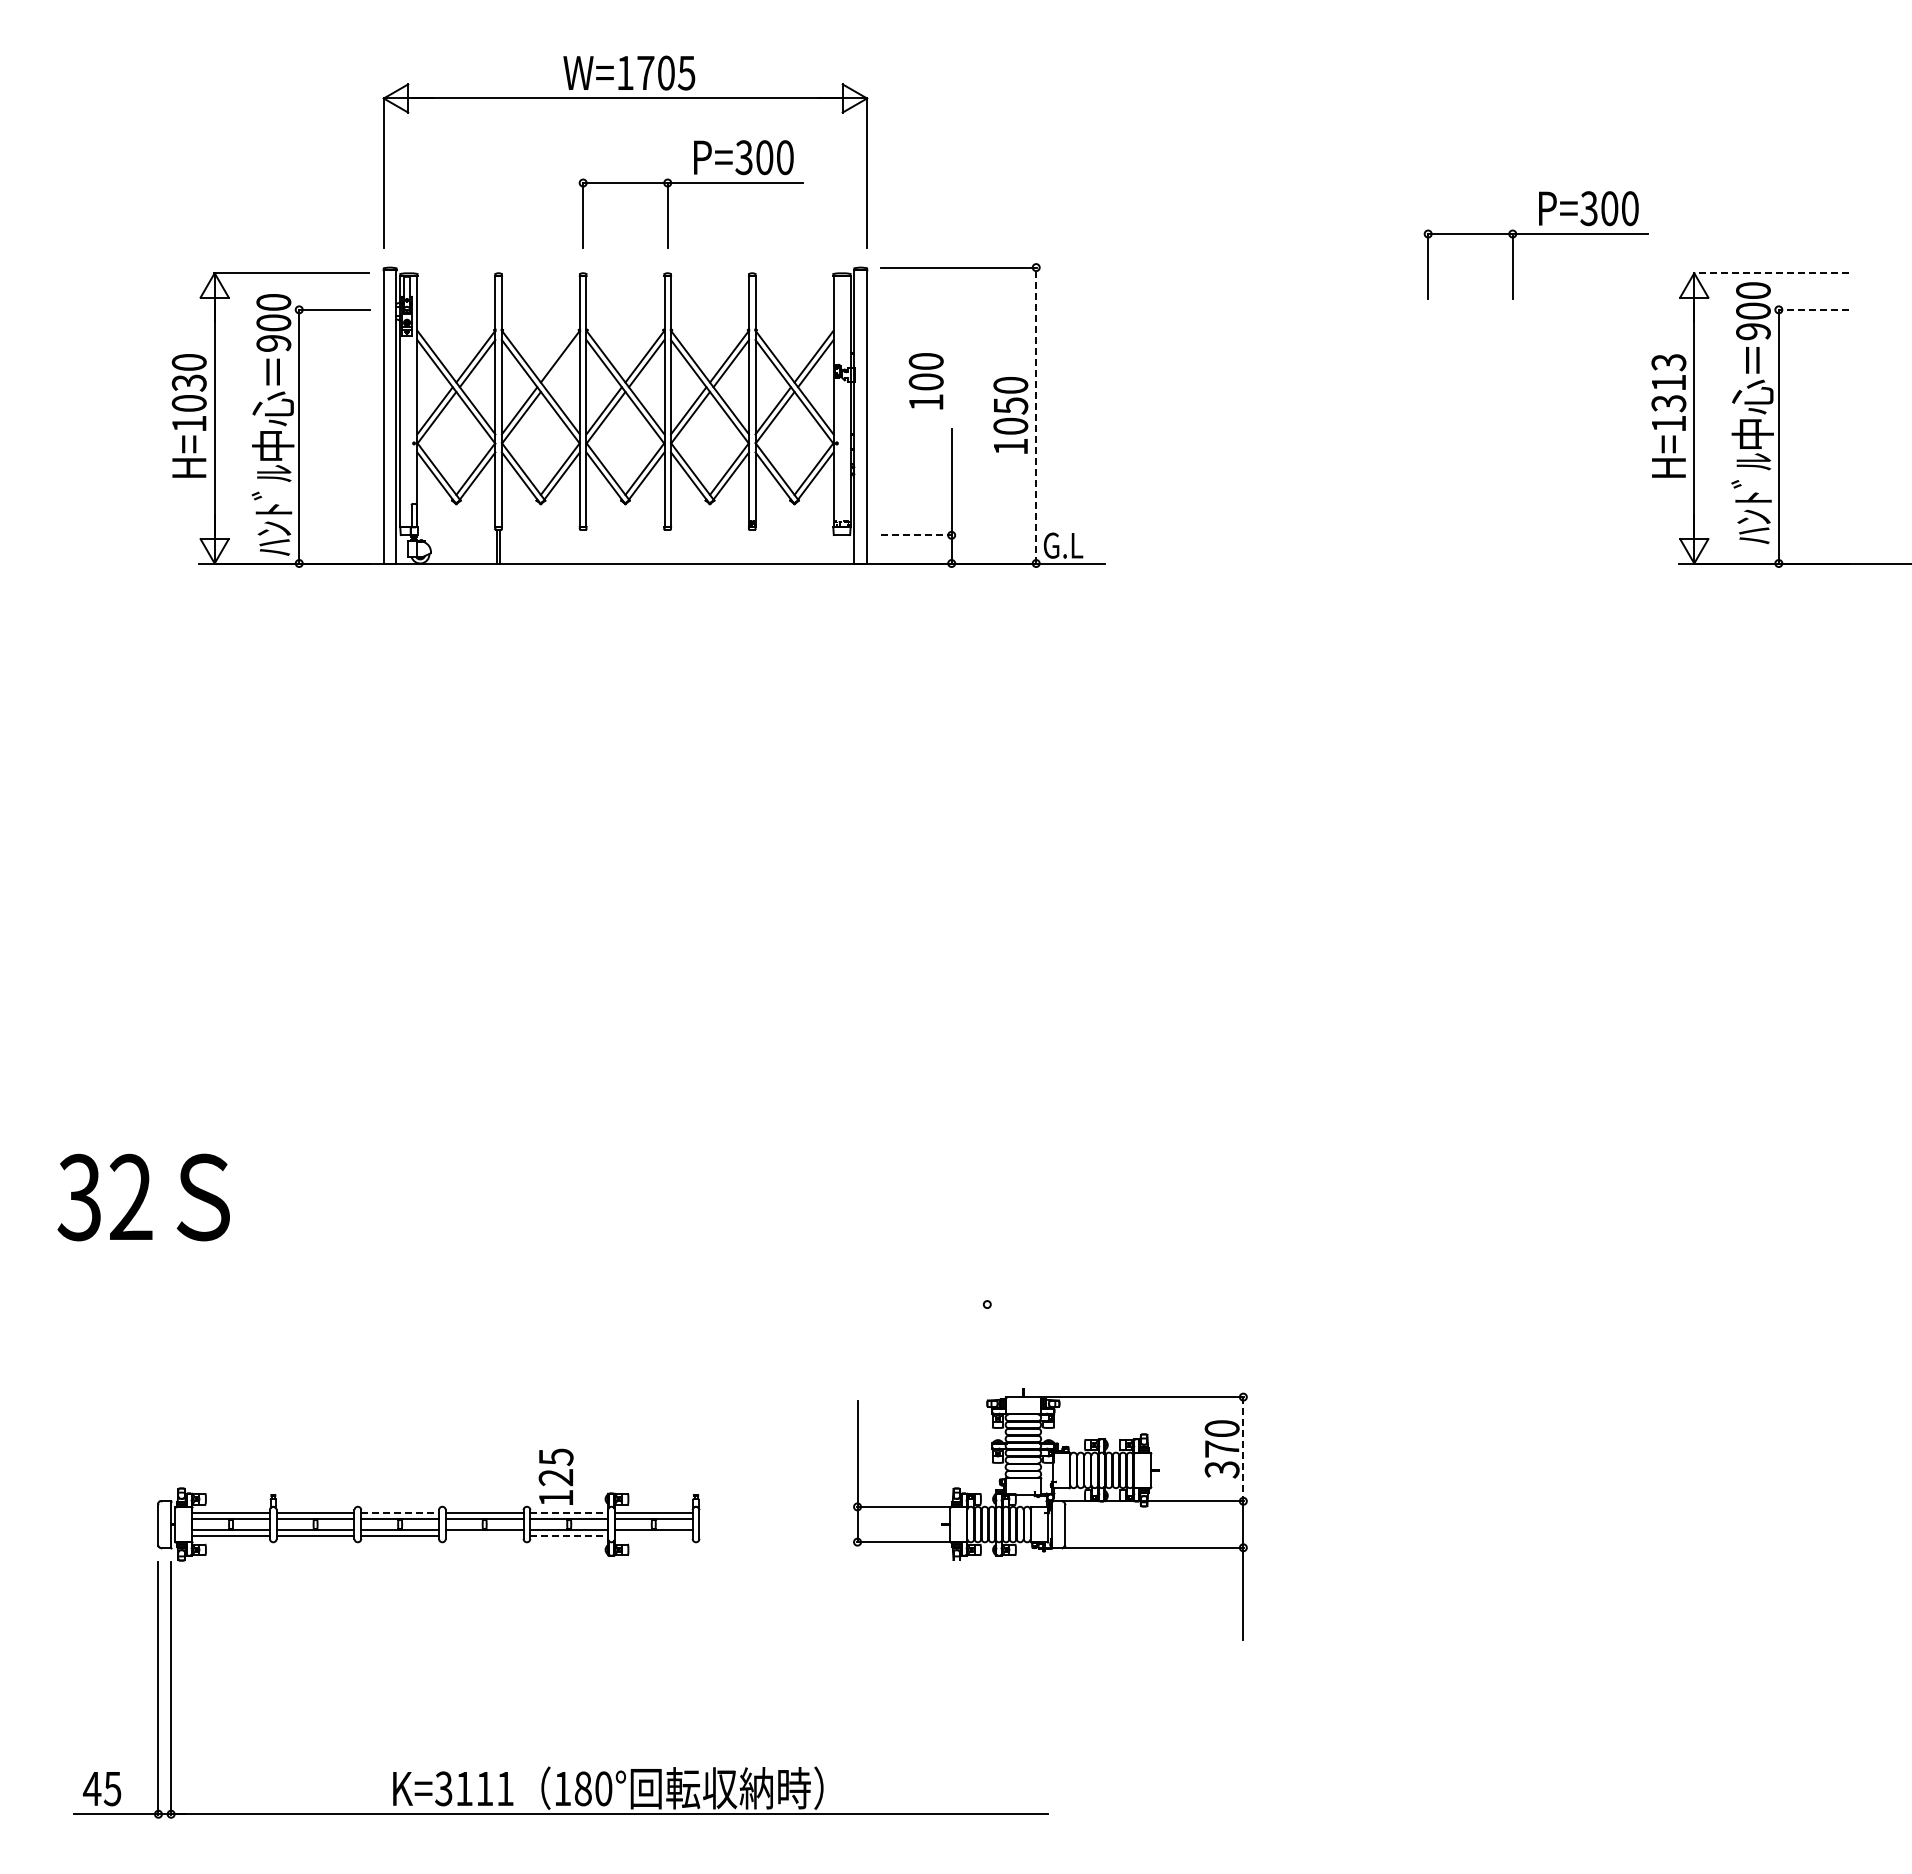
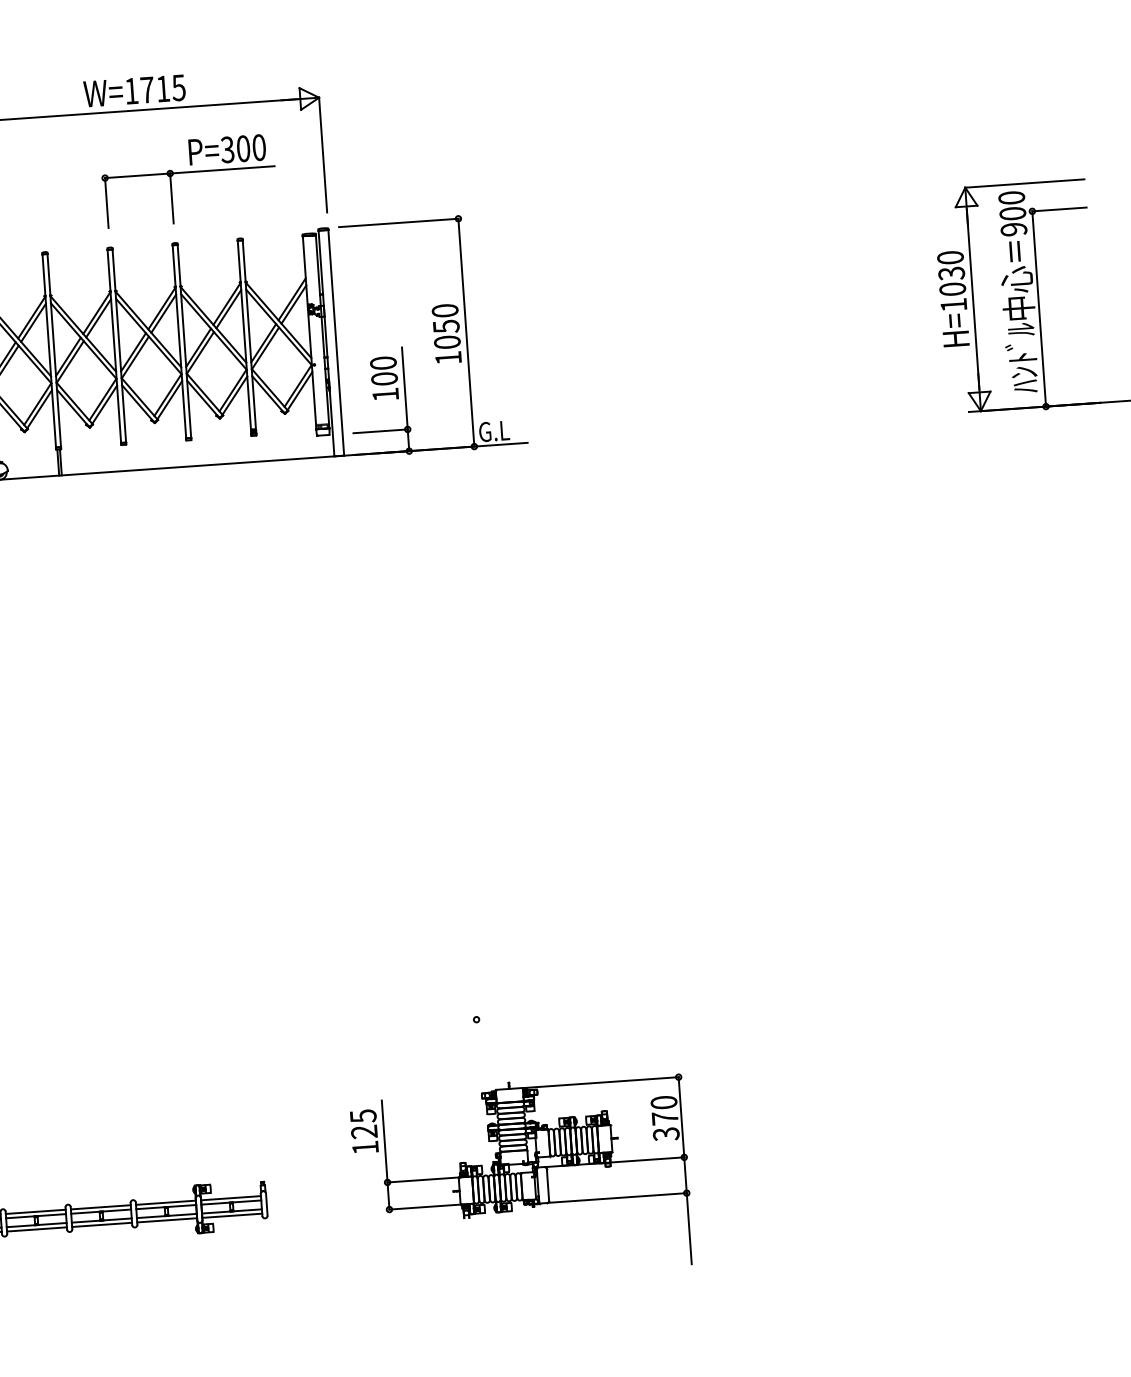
text: (666, 72) -> (163, 88), W=1705 -> W=1715
part: (1535, 234) -> (840, 166), removed
line: (1771, 273) -> (1024, 183), dashed -> solid
line: (1813, 309) -> (1059, 209), dashed -> solid
line: (561, 363) -> (98, 318), added
text: (925, 381) -> (383, 378), moved
text: (1668, 383) -> (951, 273), H=1313 -> H=1030
line: (1036, 415) -> (466, 332), dashed -> solid
line: (917, 535) -> (381, 431), dashed -> solid
line: (1243, 1449) -> (681, 1117), dashed -> solid
text: (555, 1476) -> (363, 1131), moved
line: (400, 1513) -> (36, 1212), dashed -> solid
line: (569, 1513) -> (166, 1203), dashed -> solid
line: (484, 1535) -> (101, 1224), added
line: (569, 1535) -> (167, 1219), dashed -> solid
line: (653, 1535) -> (232, 1215), added

